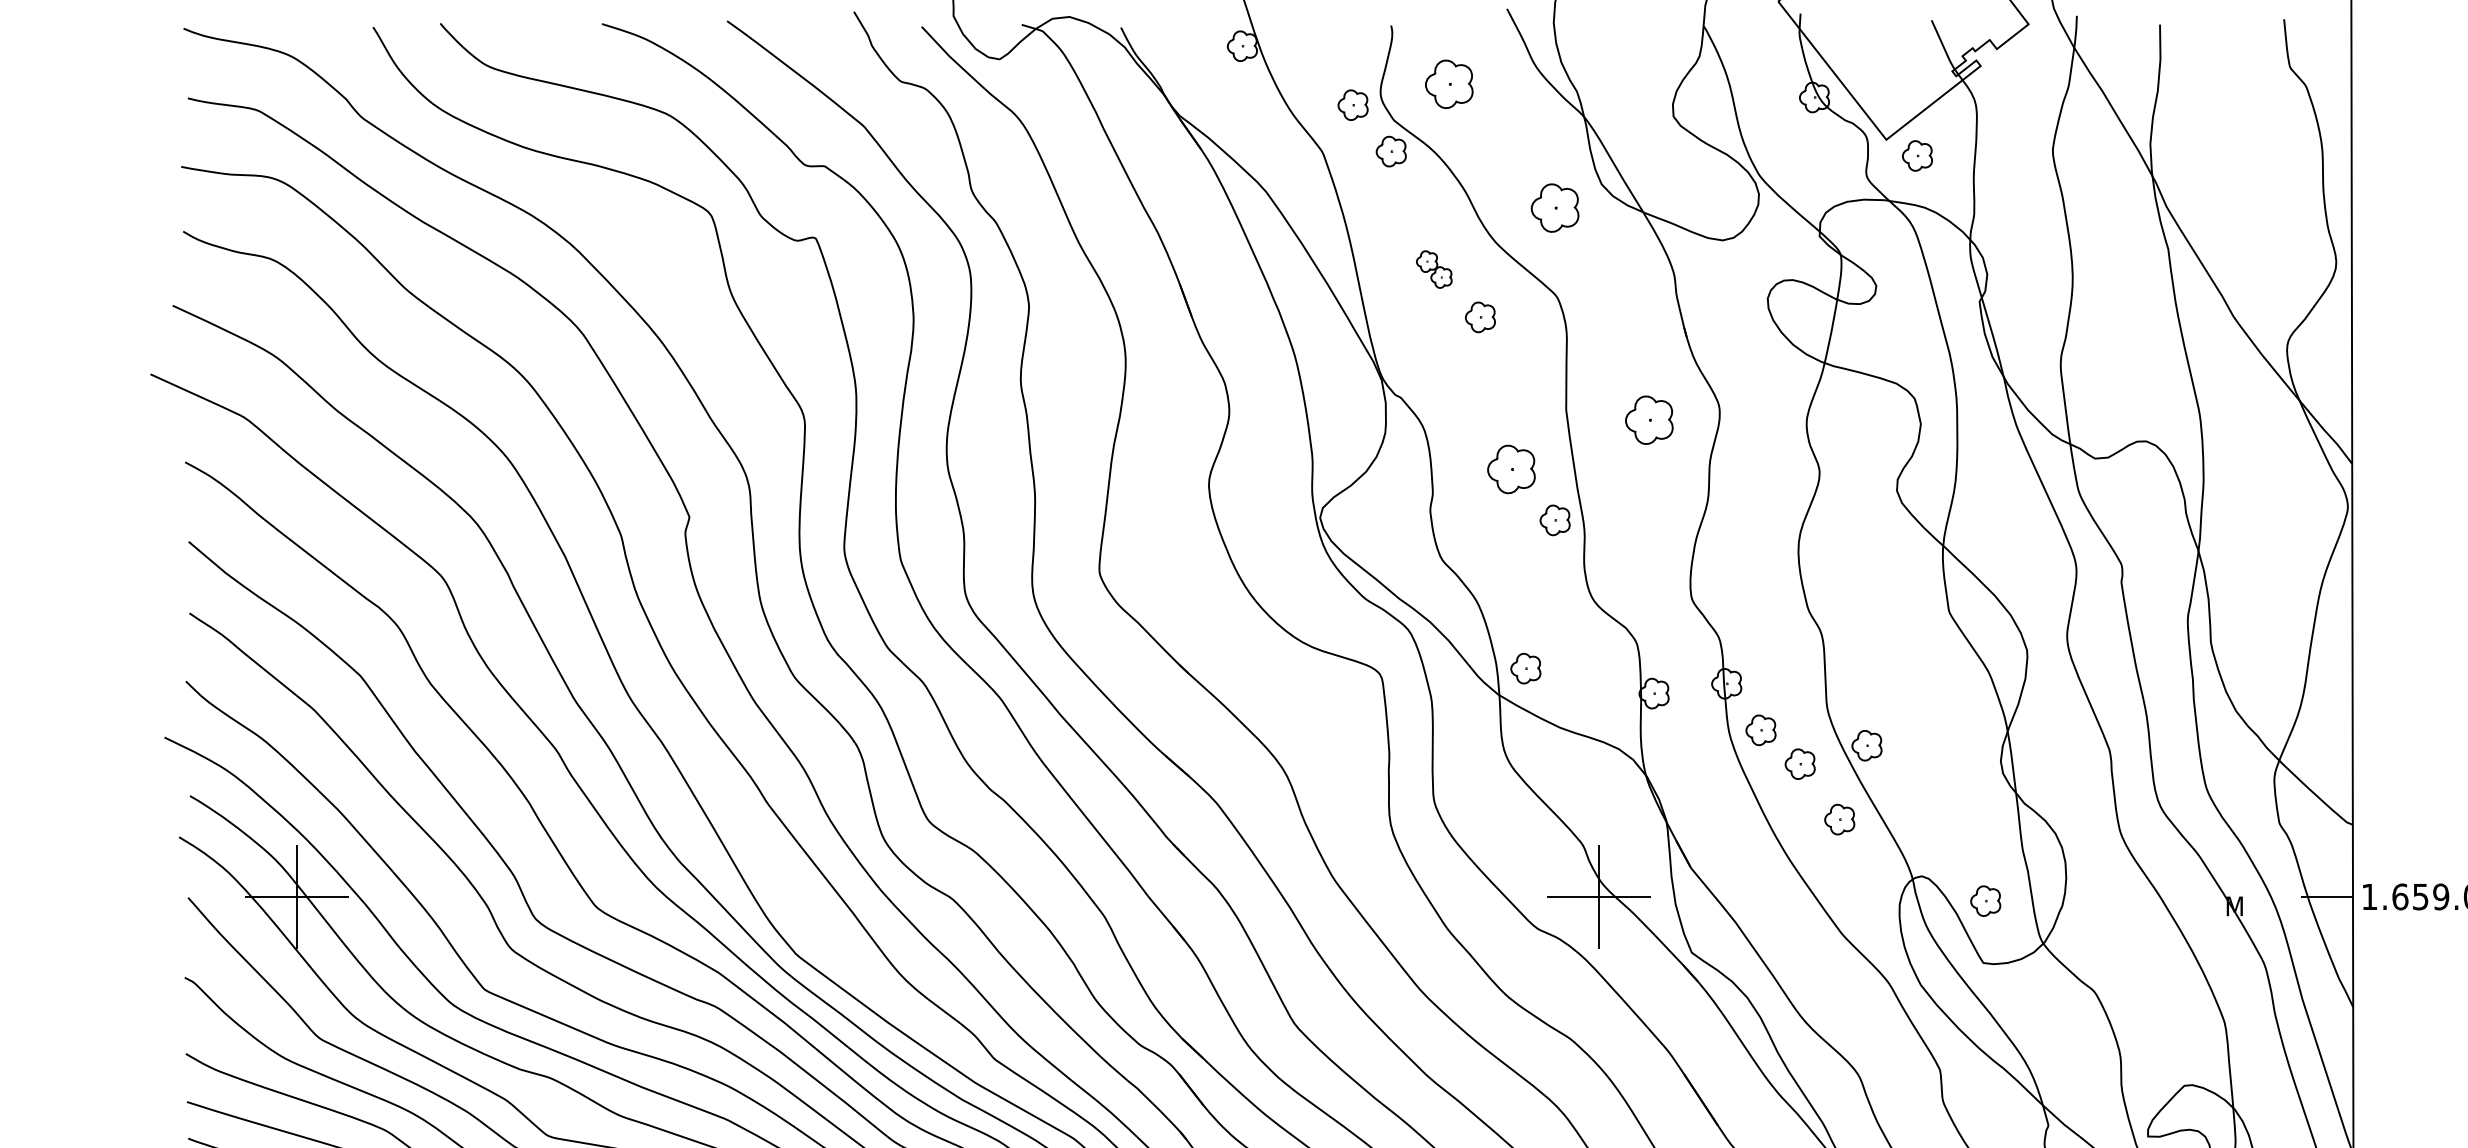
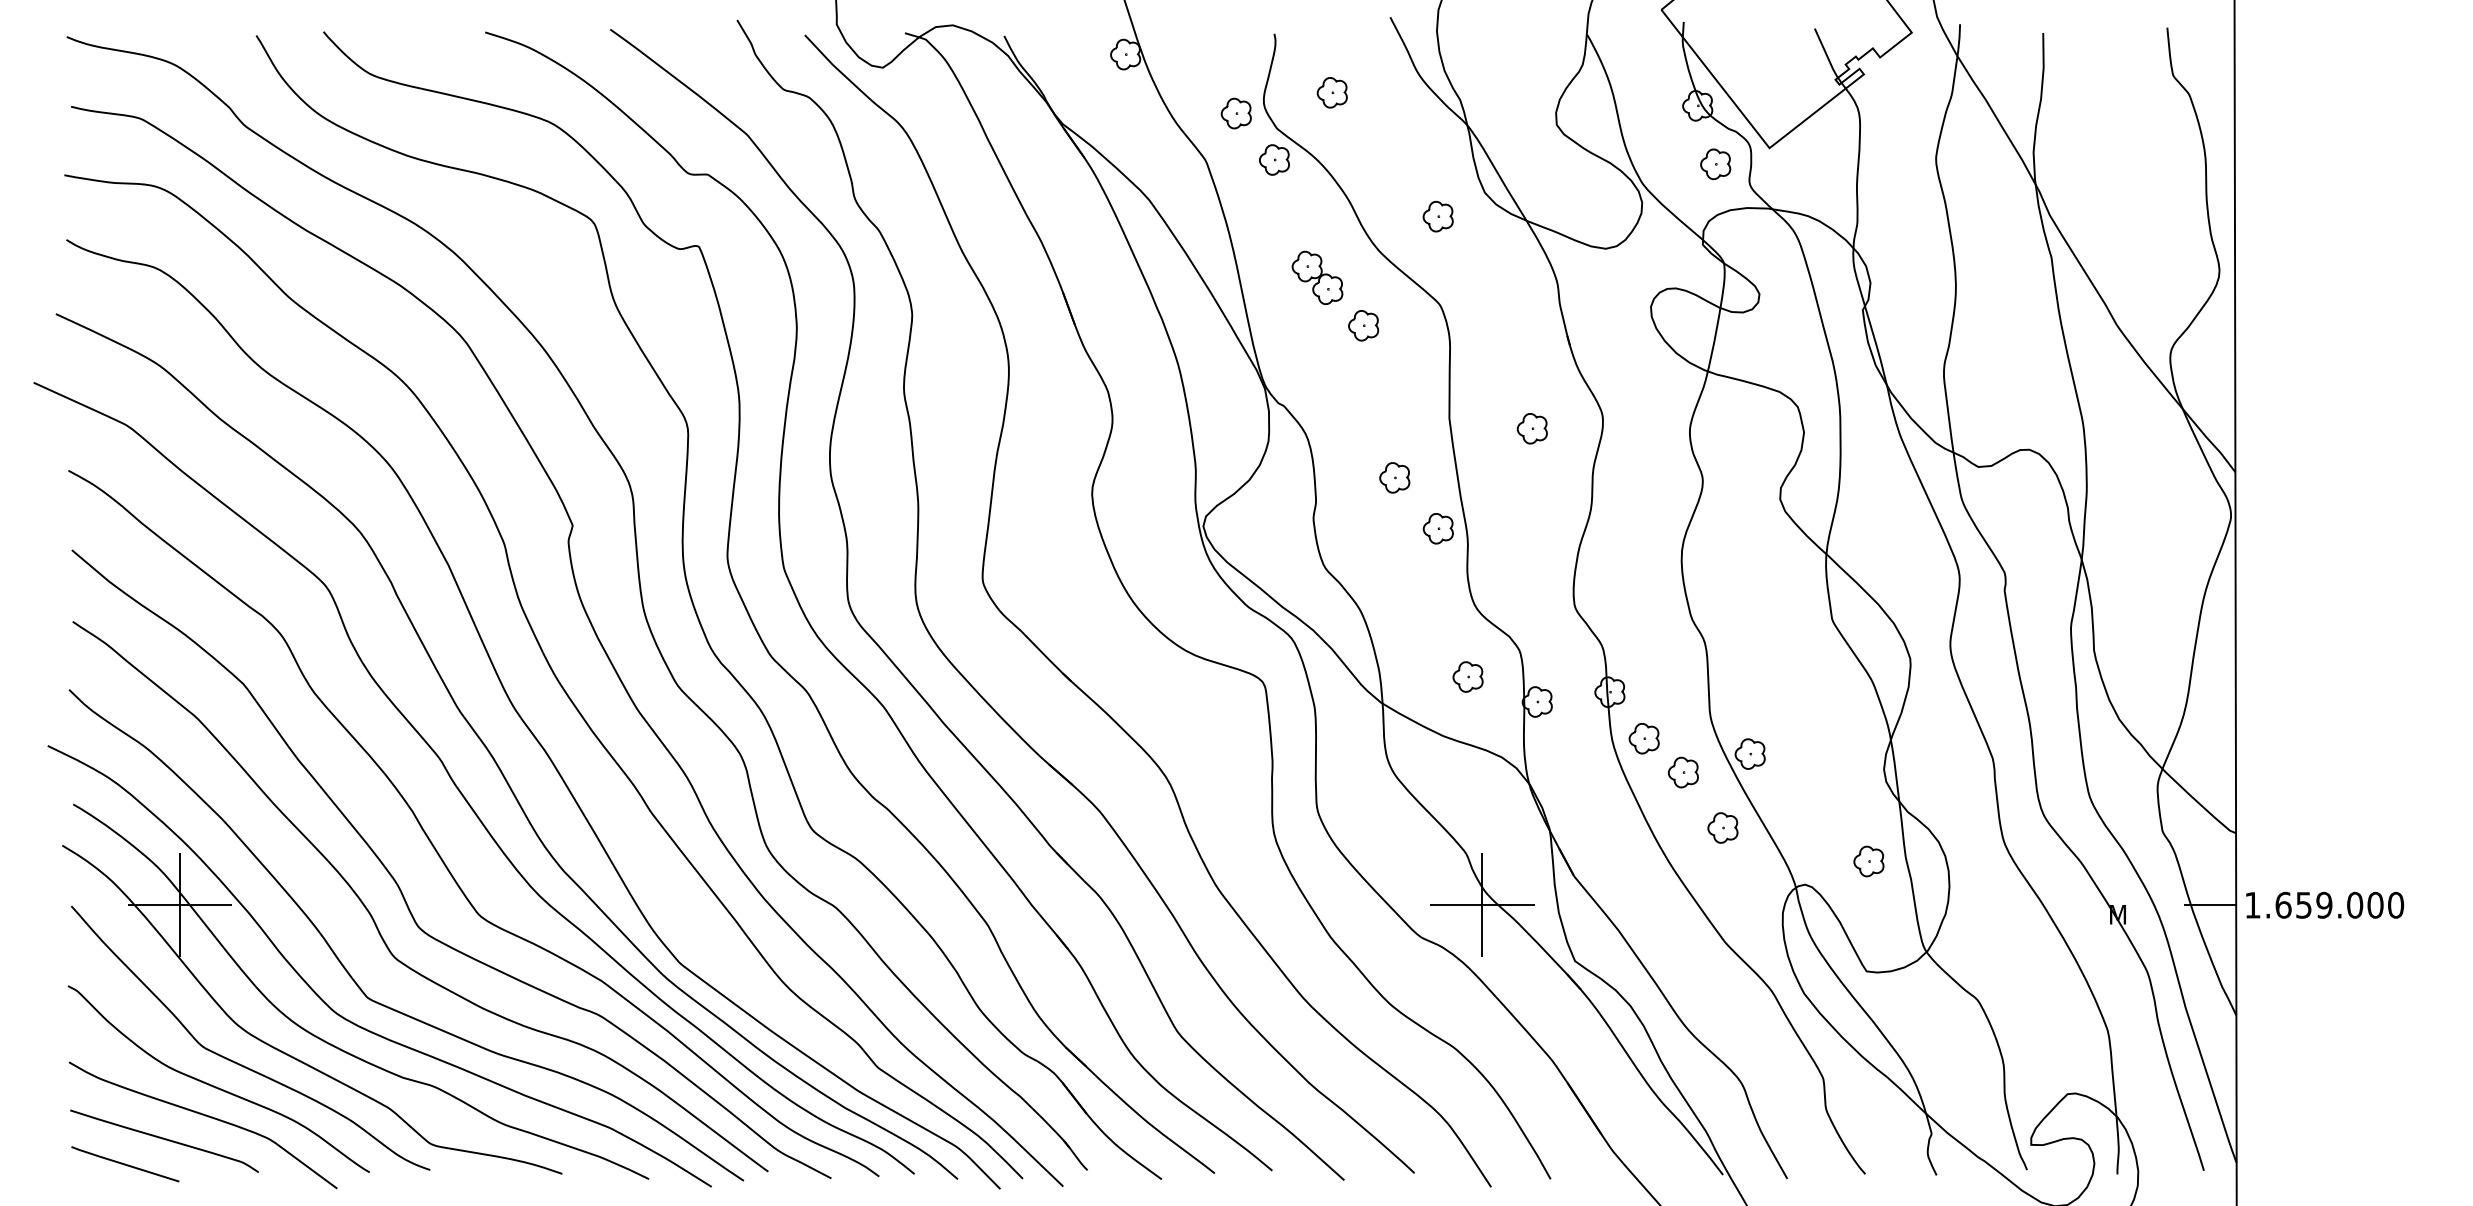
part: (1448, 84) -> (1331, 92), size x0.62
part: (1917, 156) -> (1715, 164), moved
part: (1554, 208) -> (1437, 216), size x0.62
part: (1434, 269) -> (1317, 277), size x1.43
part: (1648, 420) -> (1531, 428), size x0.62
part: (1511, 469) -> (1394, 477), size x0.62
part: (1525, 668) -> (1467, 676), moved
part: (1985, 901) -> (1868, 861), moved

